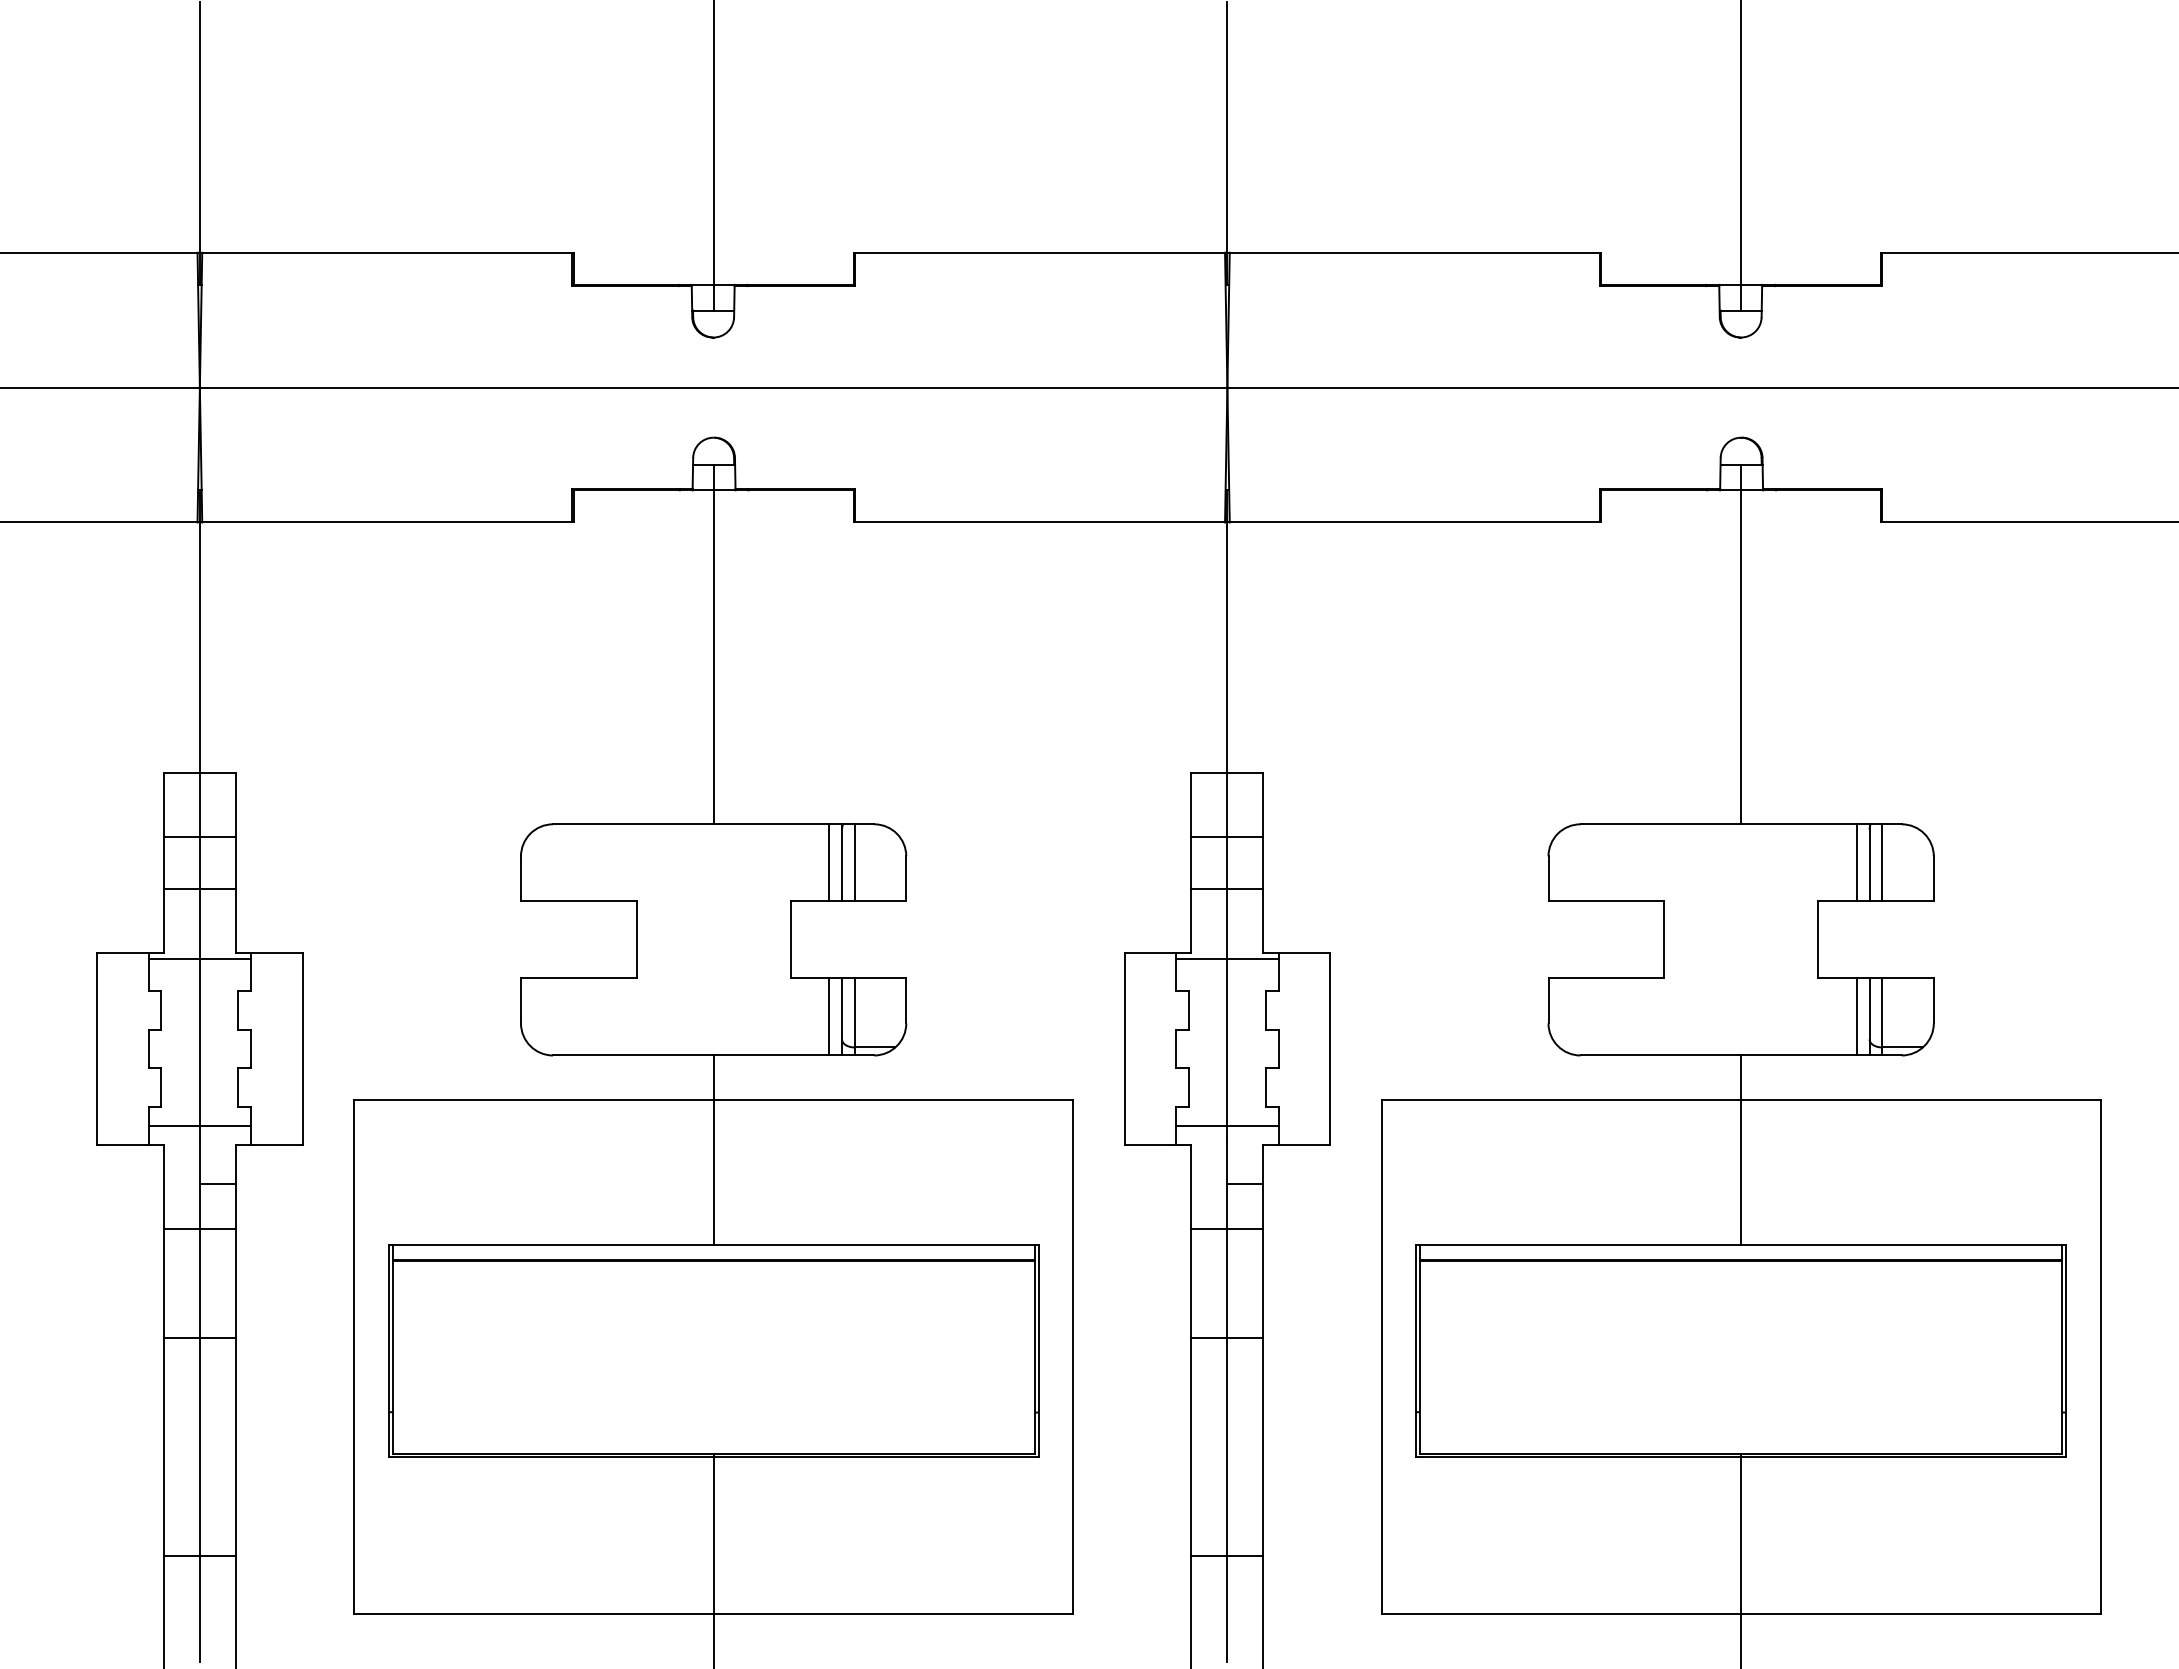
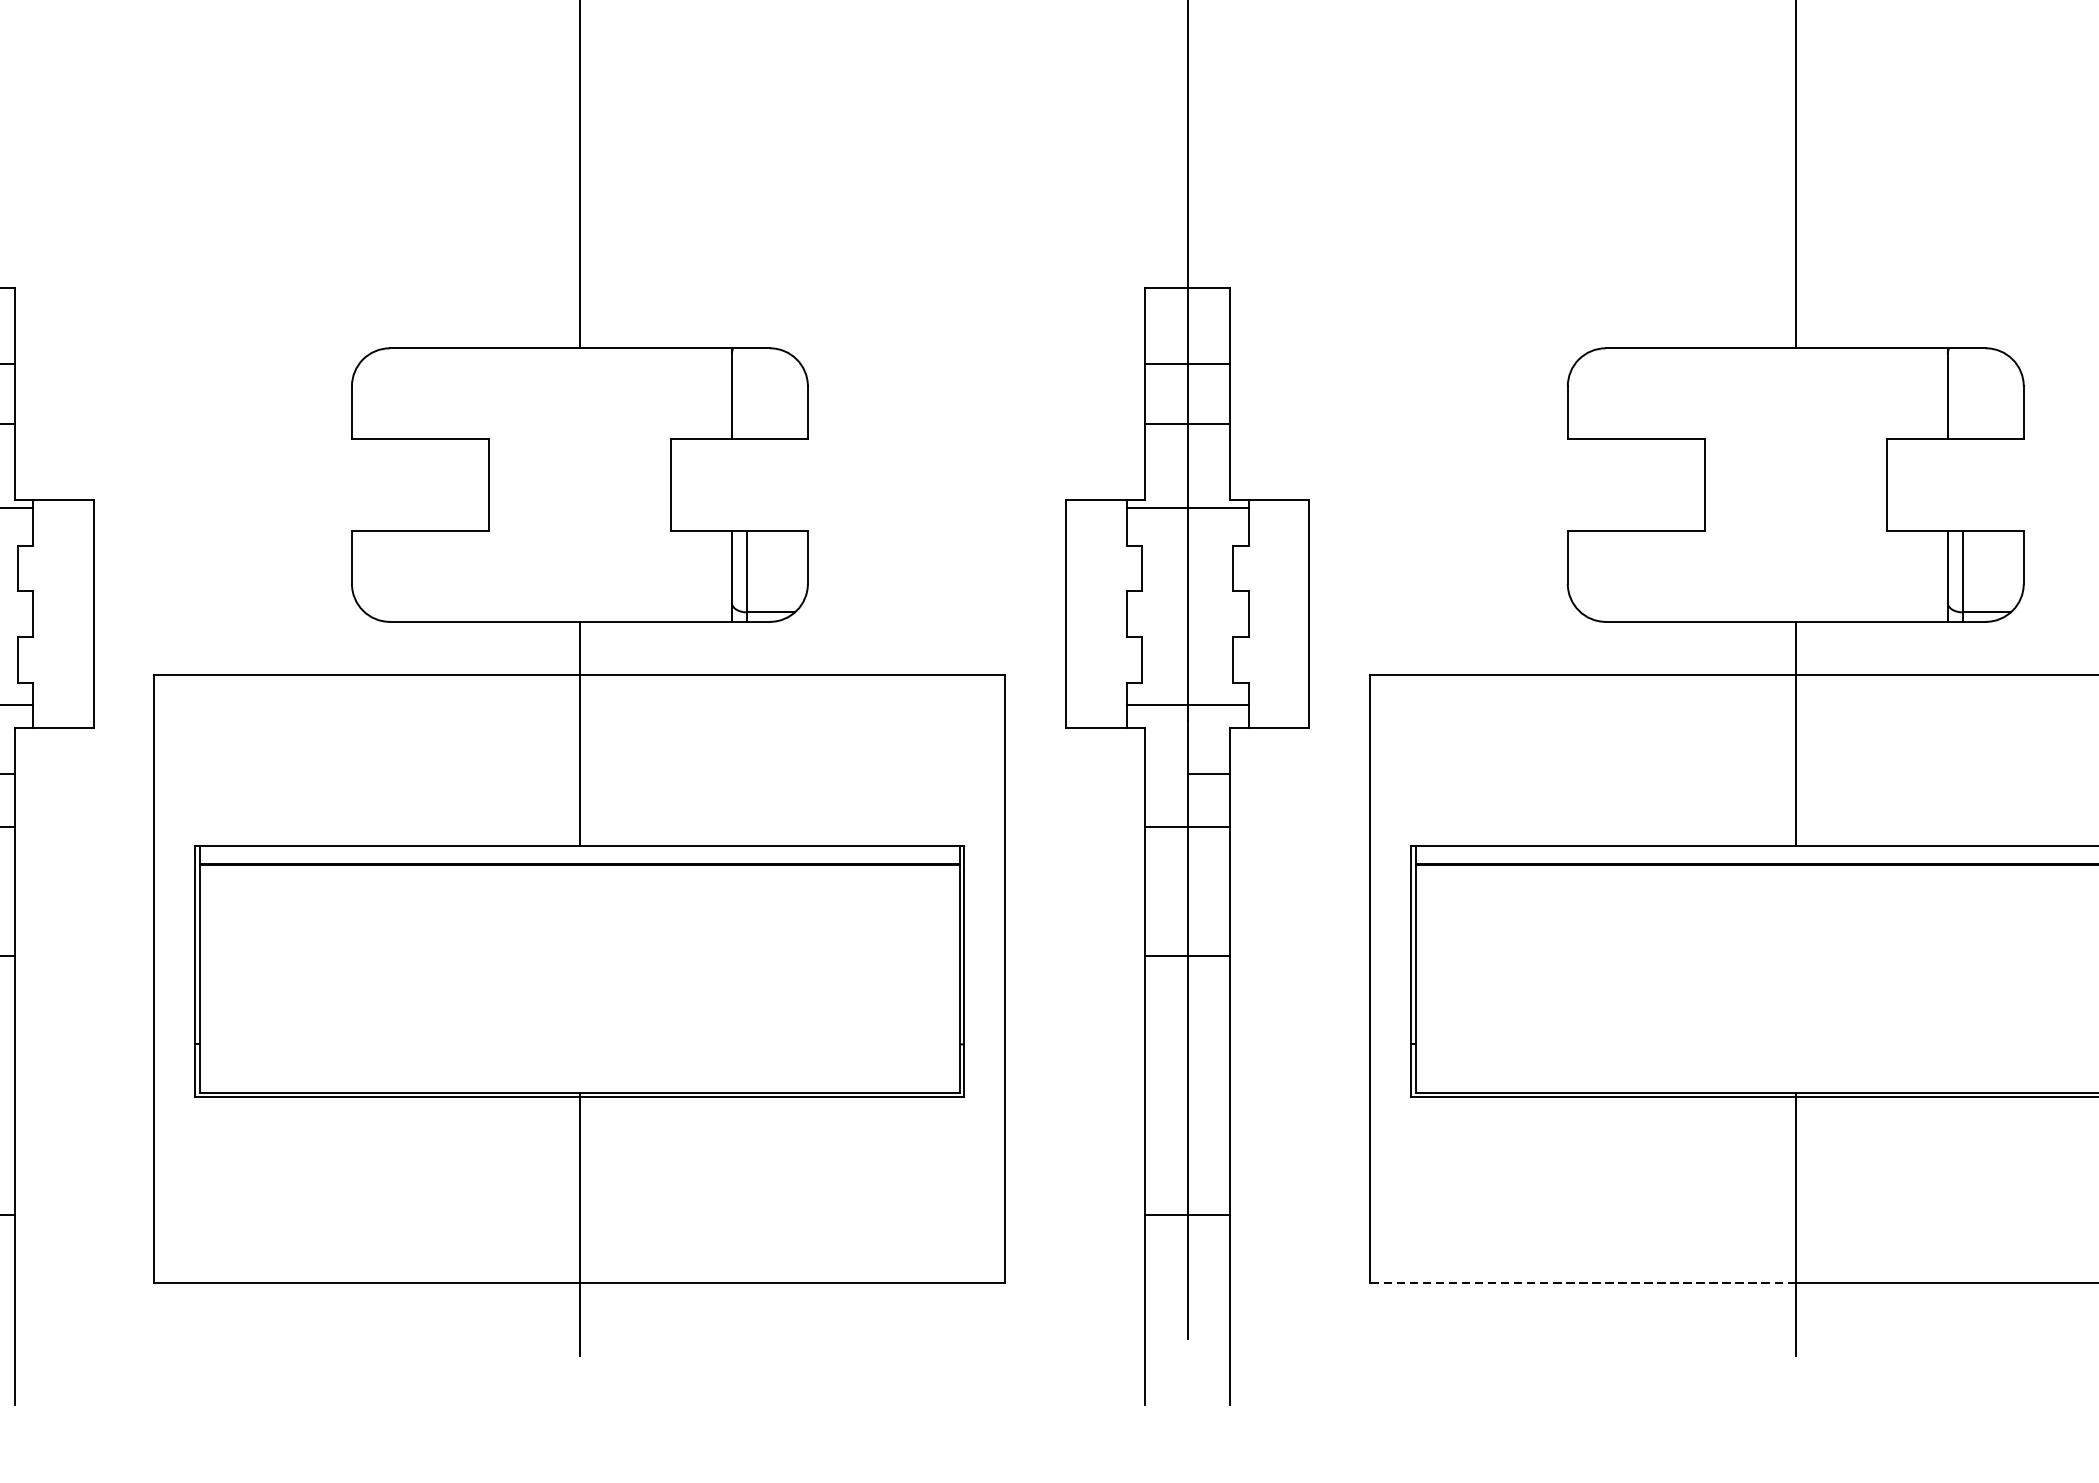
line: (829, 862) -> (717, 393), removed
line: (854, 862) -> (746, 393), removed
line: (1856, 862) -> (1932, 393), removed
line: (1882, 862) -> (1963, 393), removed
line: (829, 1016) -> (717, 575), removed
line: (1856, 1016) -> (1932, 575), removed
line: (1561, 1614) -> (1583, 1283), solid -> dashed

